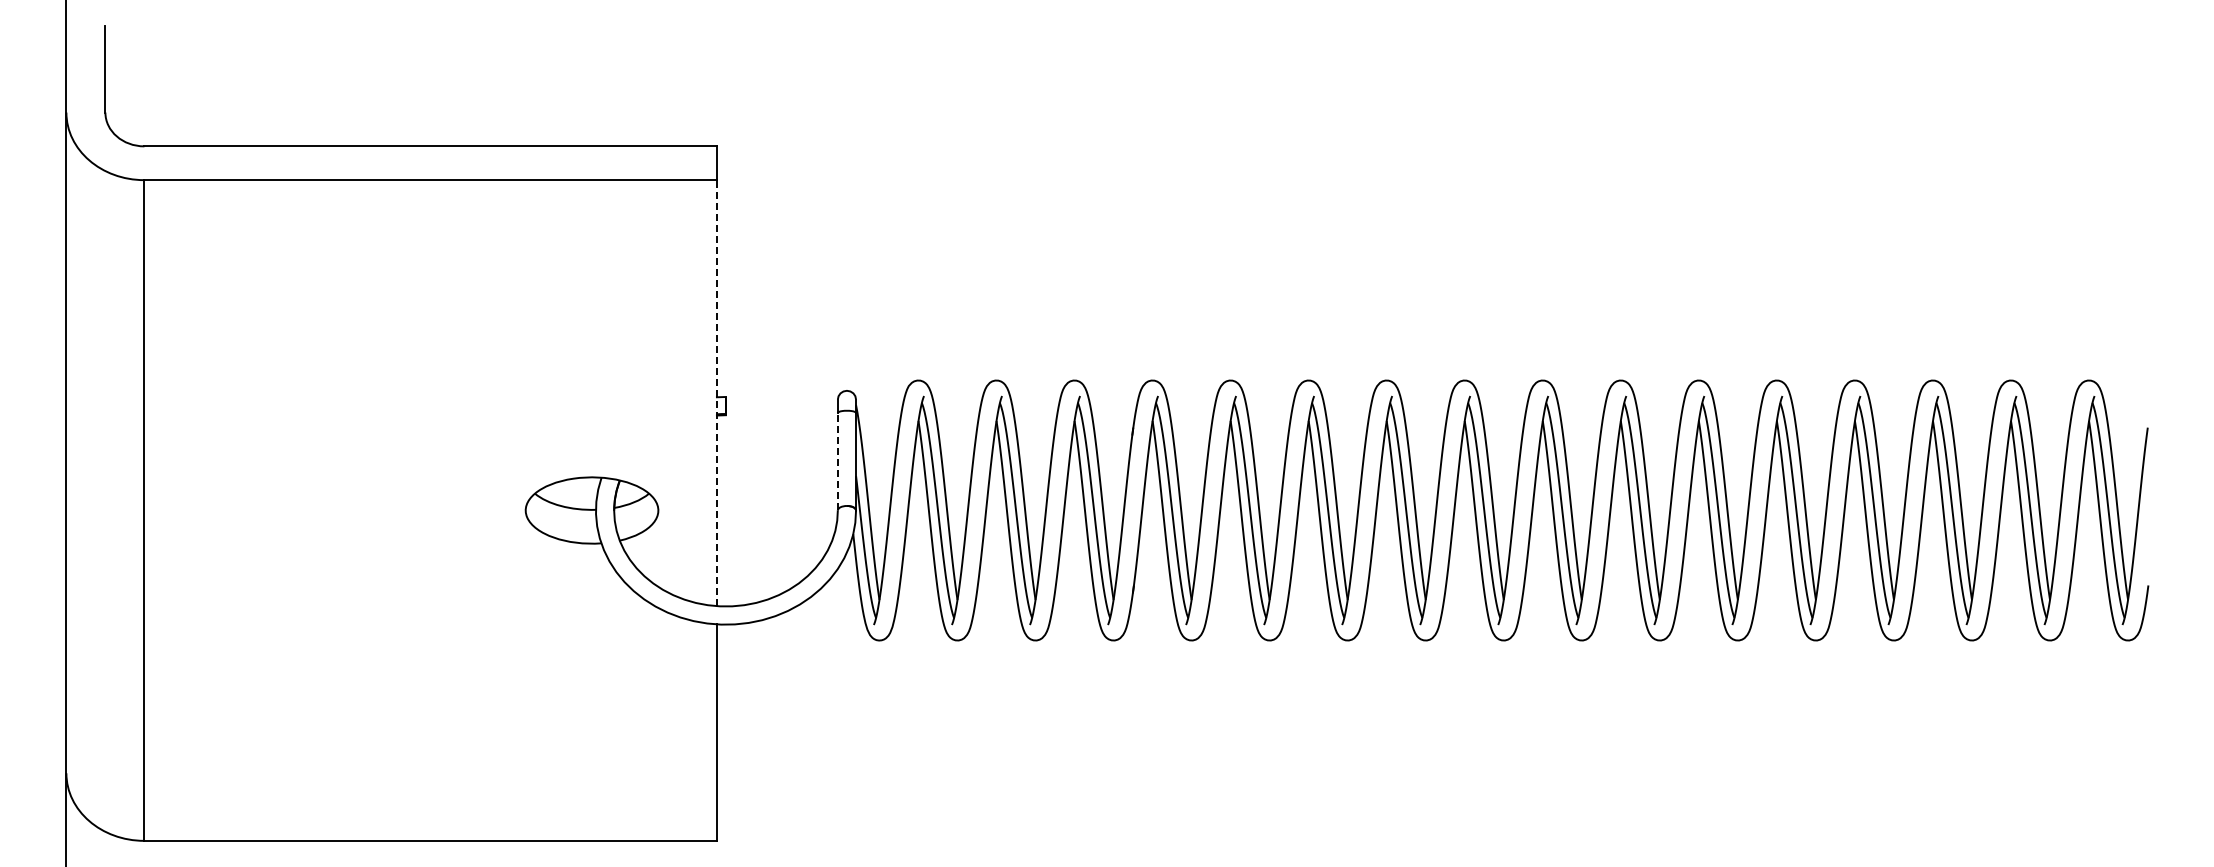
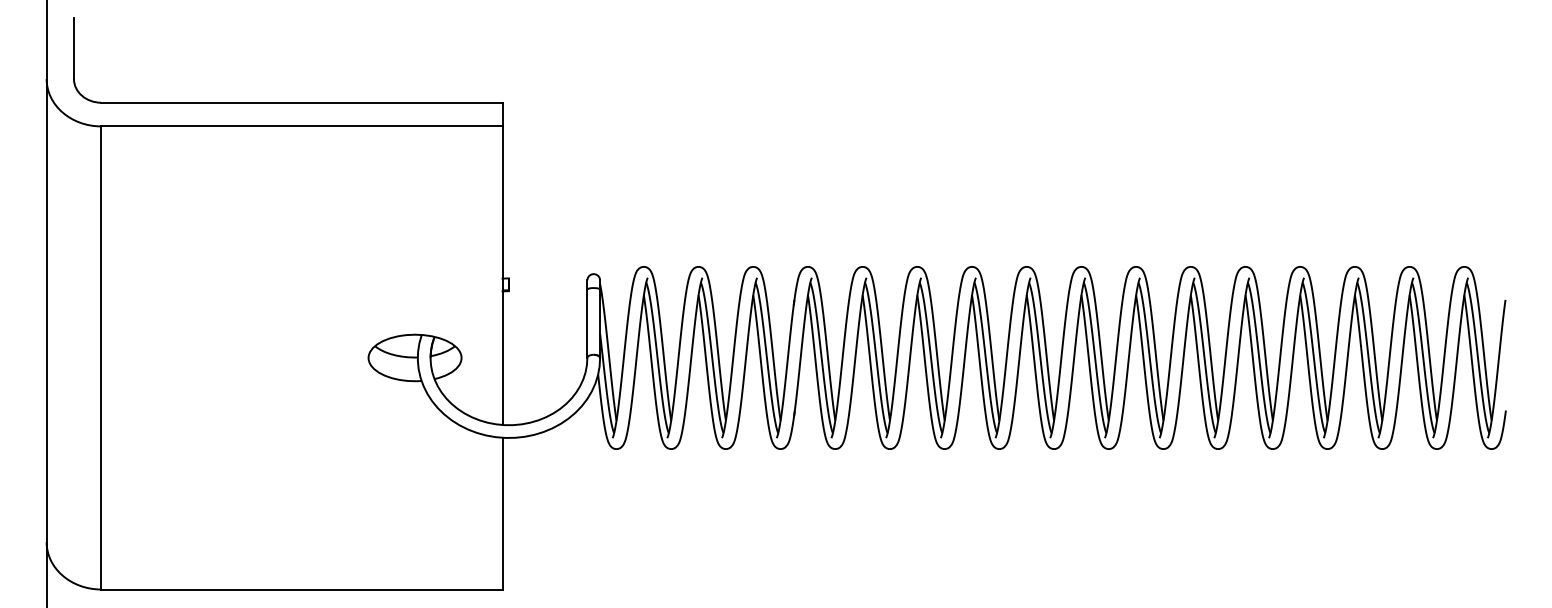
line: (716, 392) -> (502, 275), dashed -> solid
line: (837, 461) -> (587, 323), dashed -> solid

